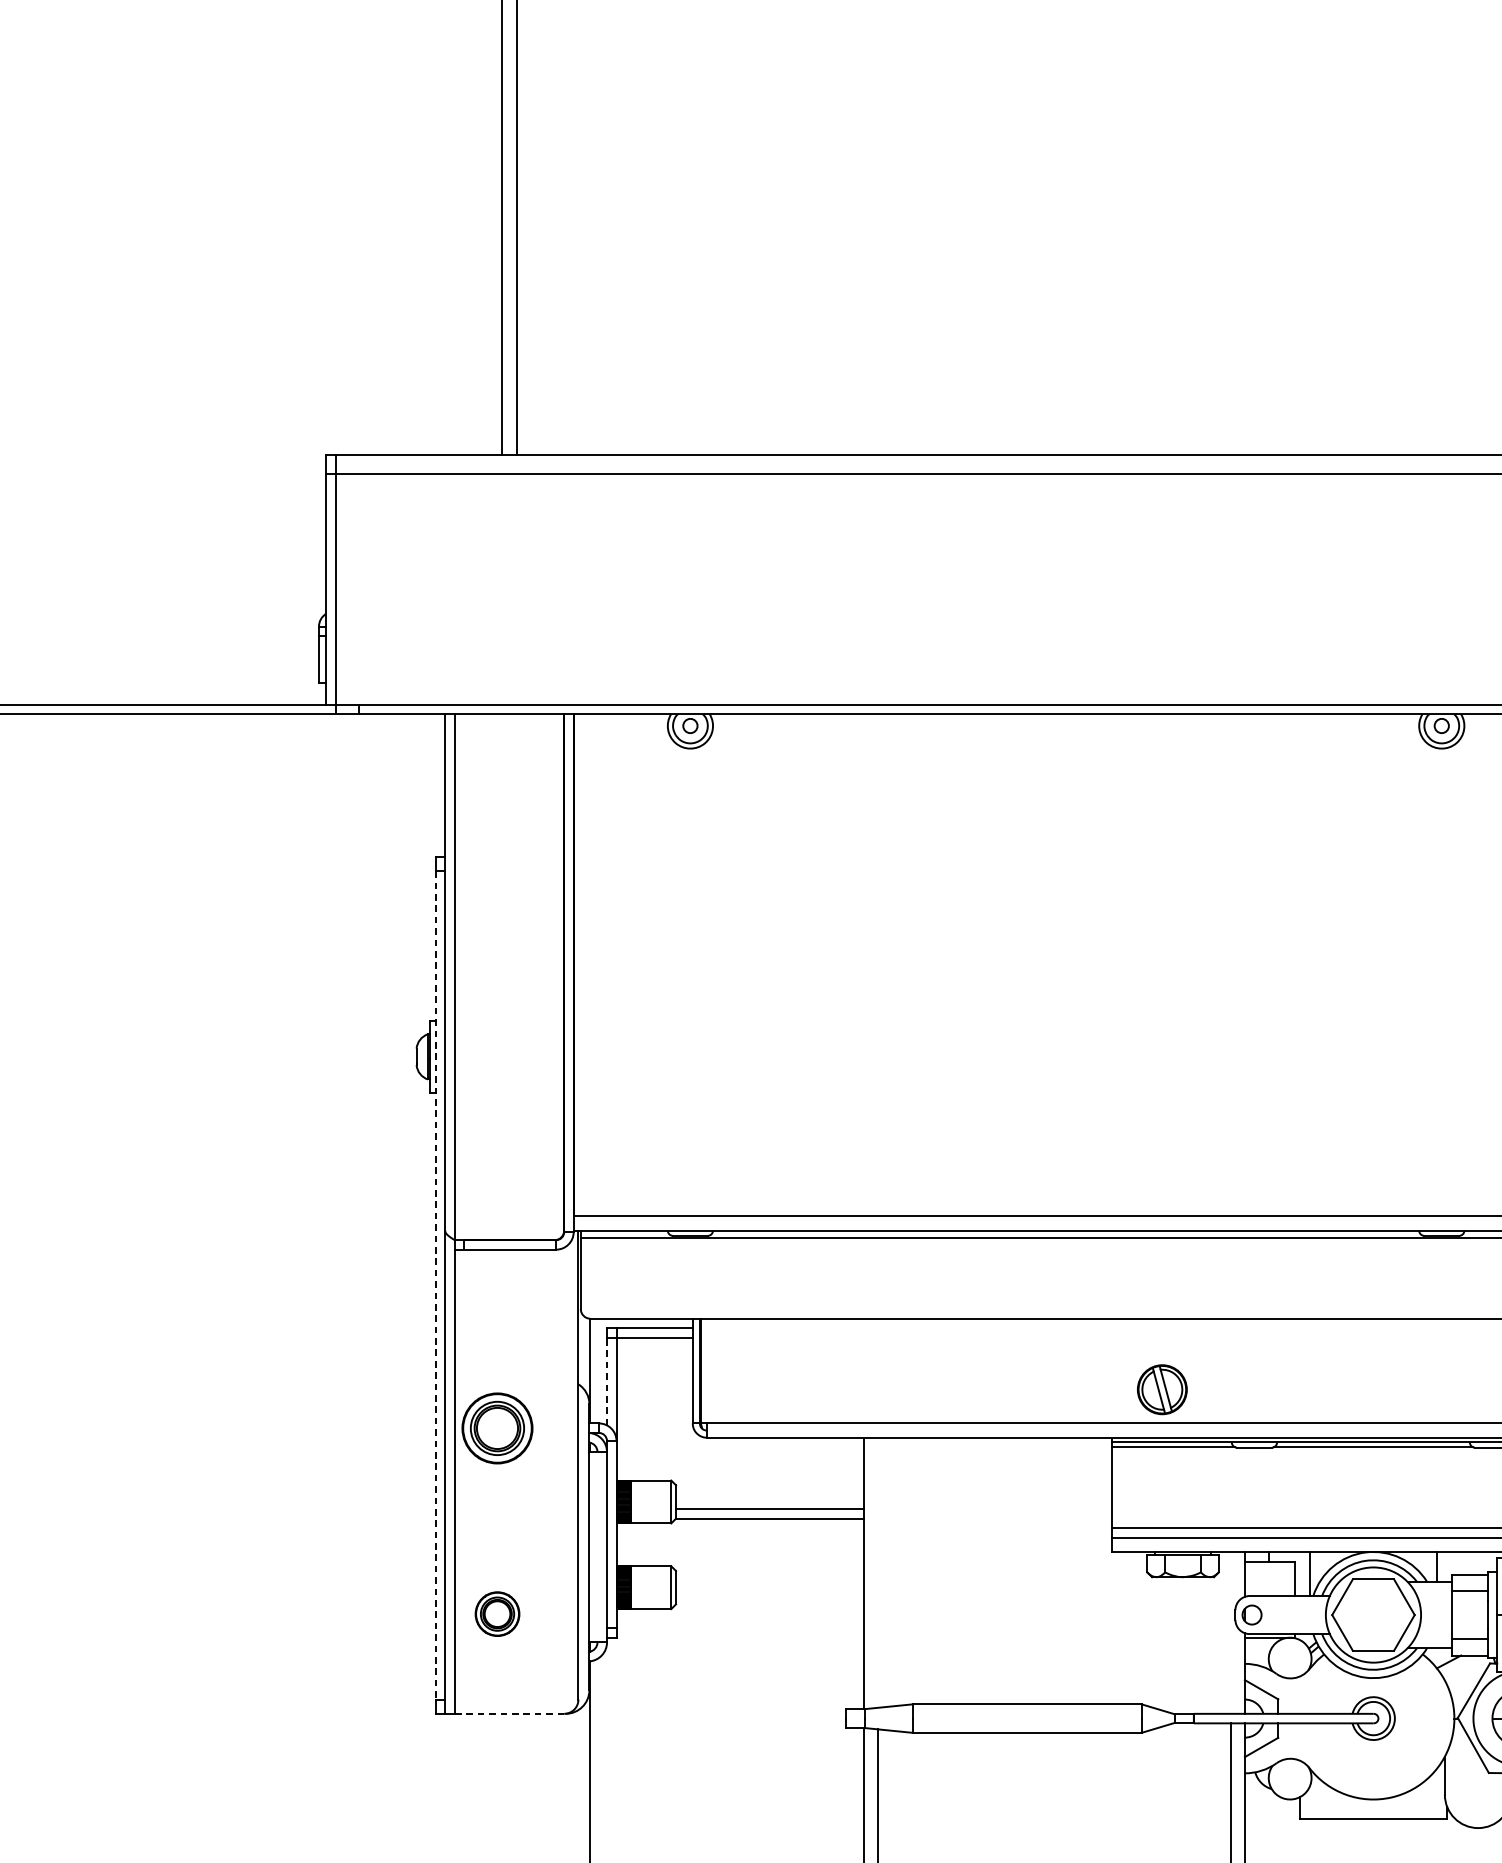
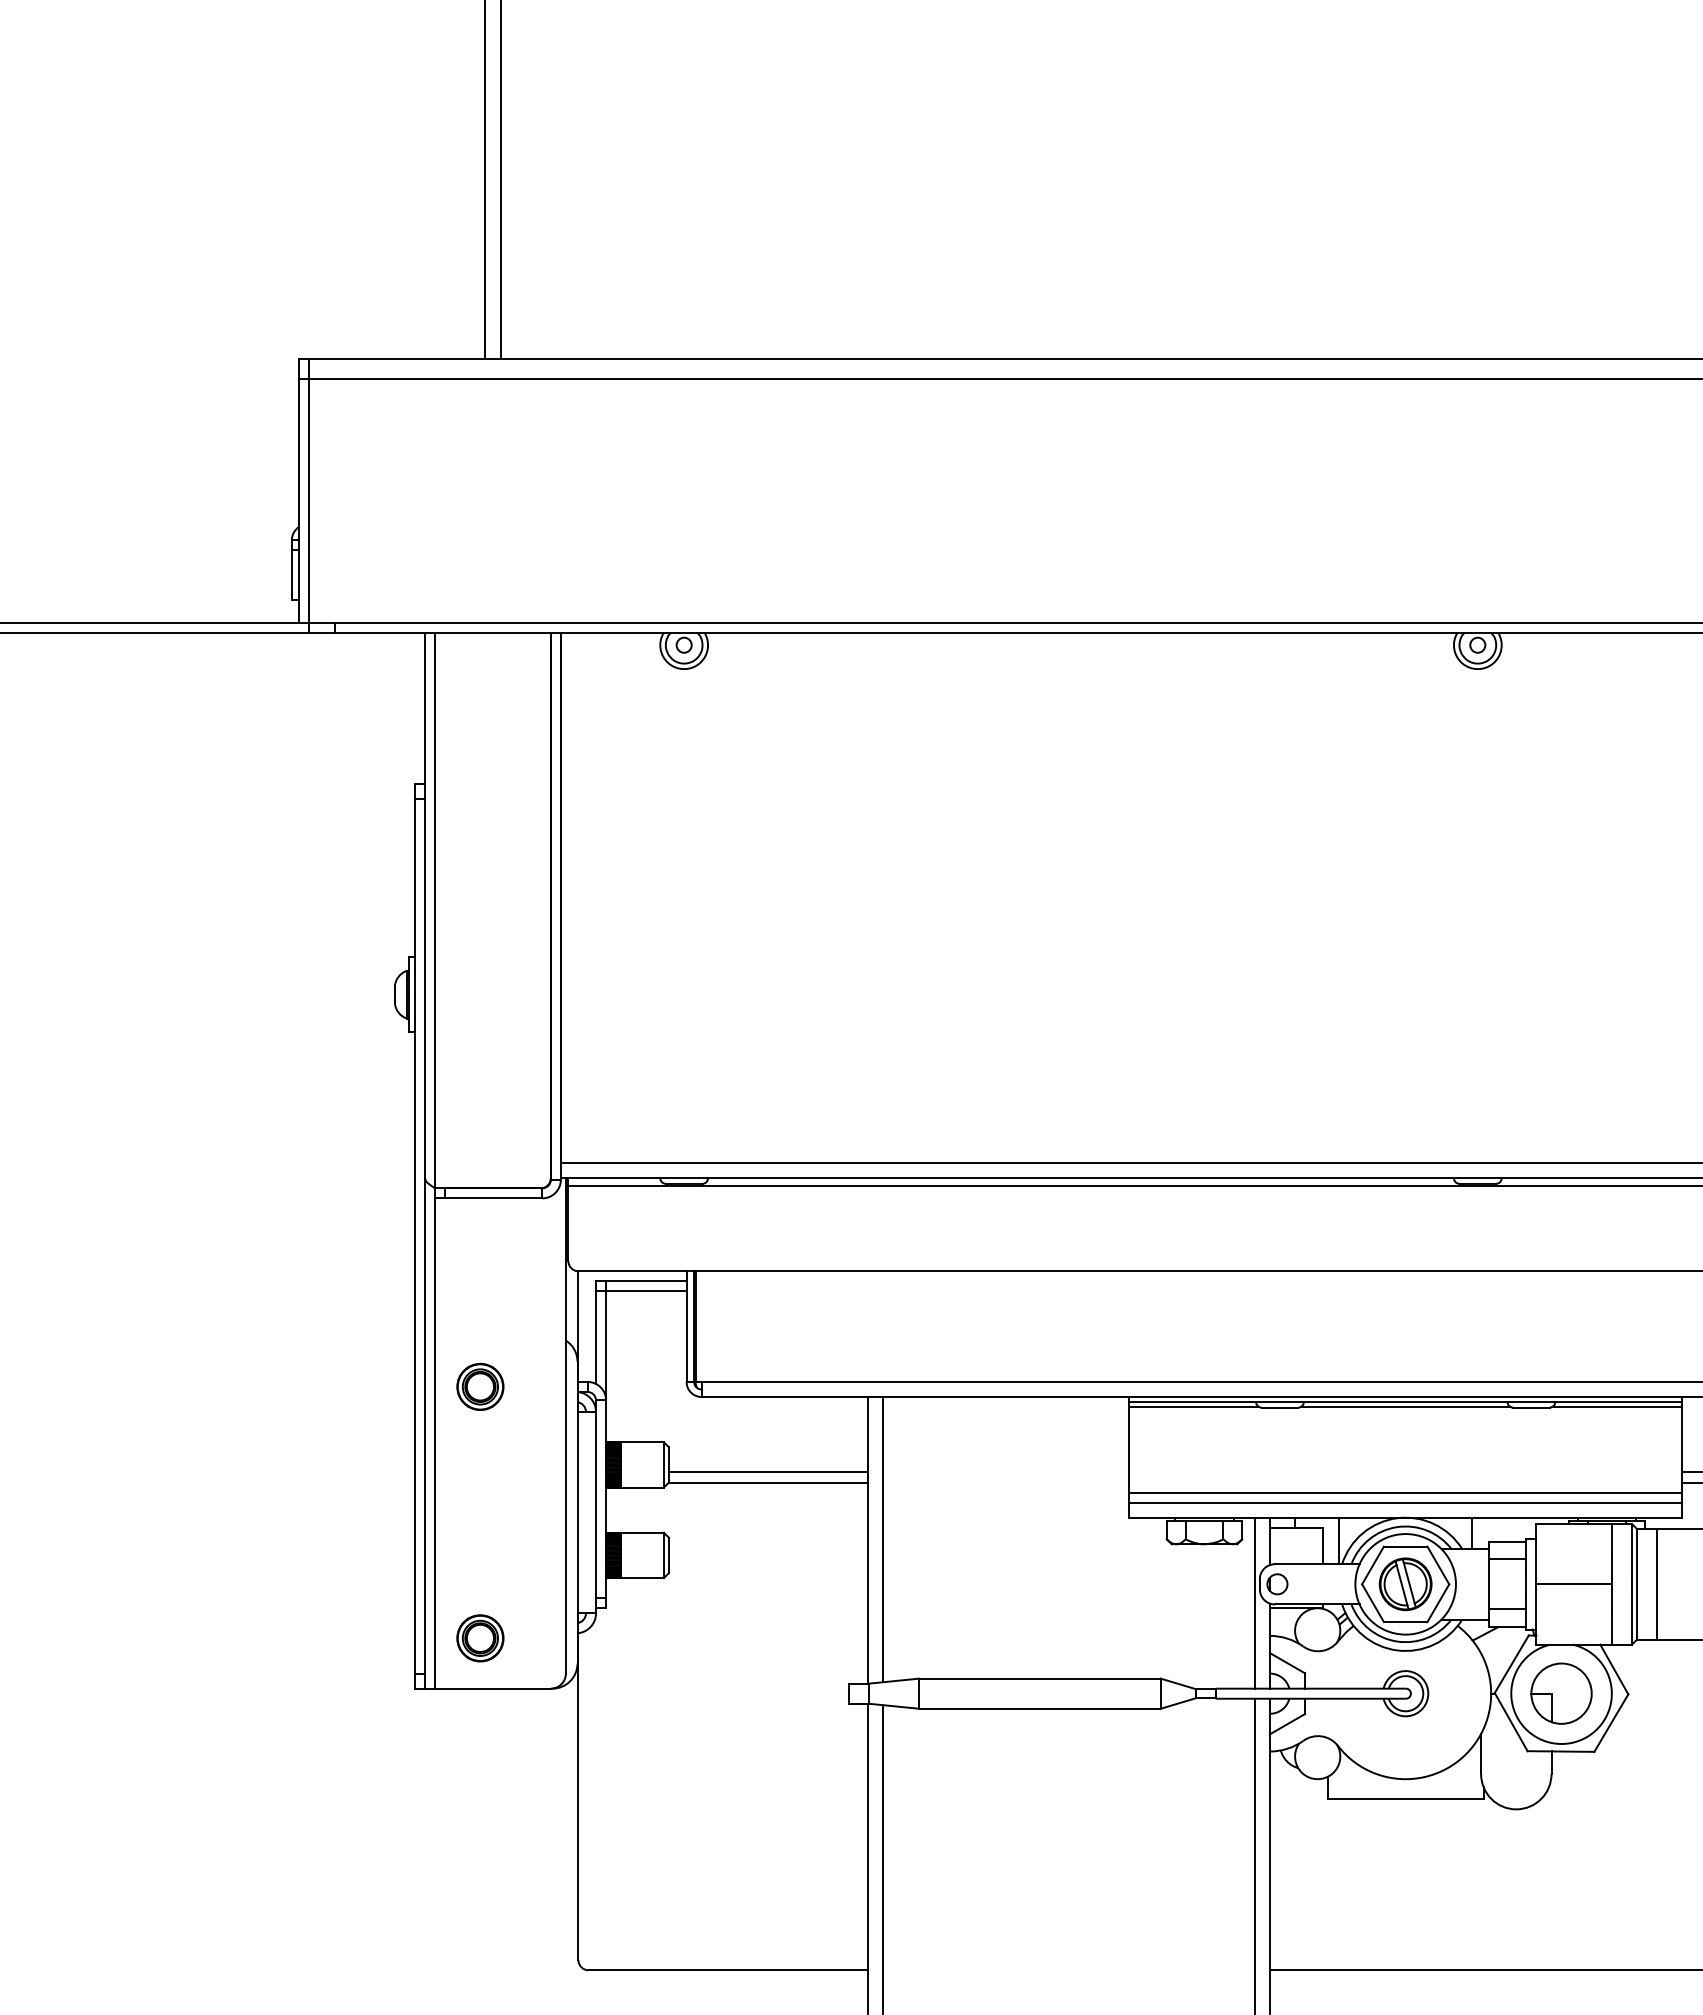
line: (436, 1285) -> (415, 1236), dashed -> solid
line: (607, 1381) -> (596, 1337), dashed -> solid
part: (1162, 1389) -> (1405, 1584), moved
part: (497, 1427) -> (480, 1386), size x0.62
line: (878, 1572) -> (882, 1539), added
part: (497, 1614) -> (480, 1638), moved
line: (1230, 1632) -> (1254, 1602), added
line: (508, 1713) -> (492, 1688), dashed -> solid

